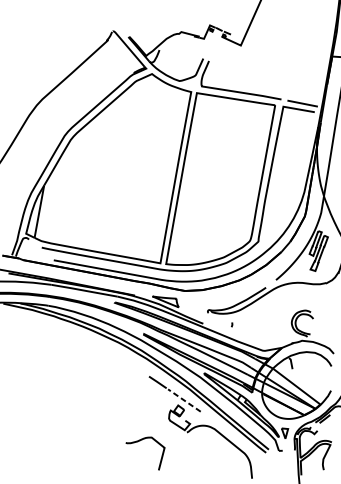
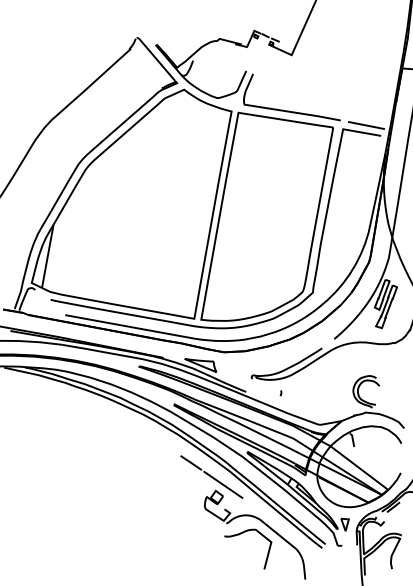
line: (184, 401) -> (223, 485), dashed -> solid
curve: (139, 441) -> (241, 534), moved

